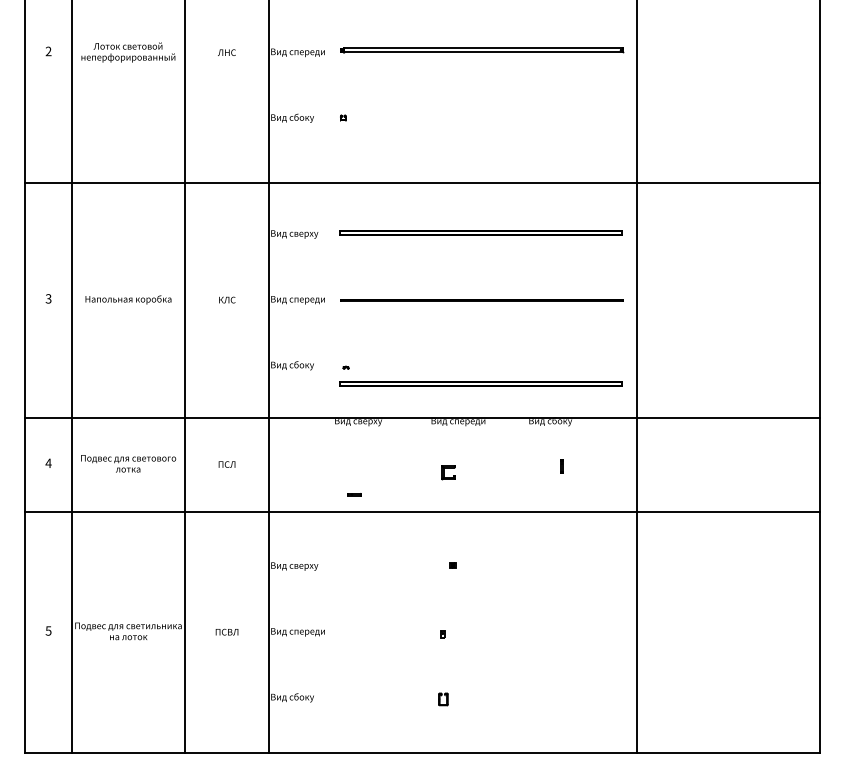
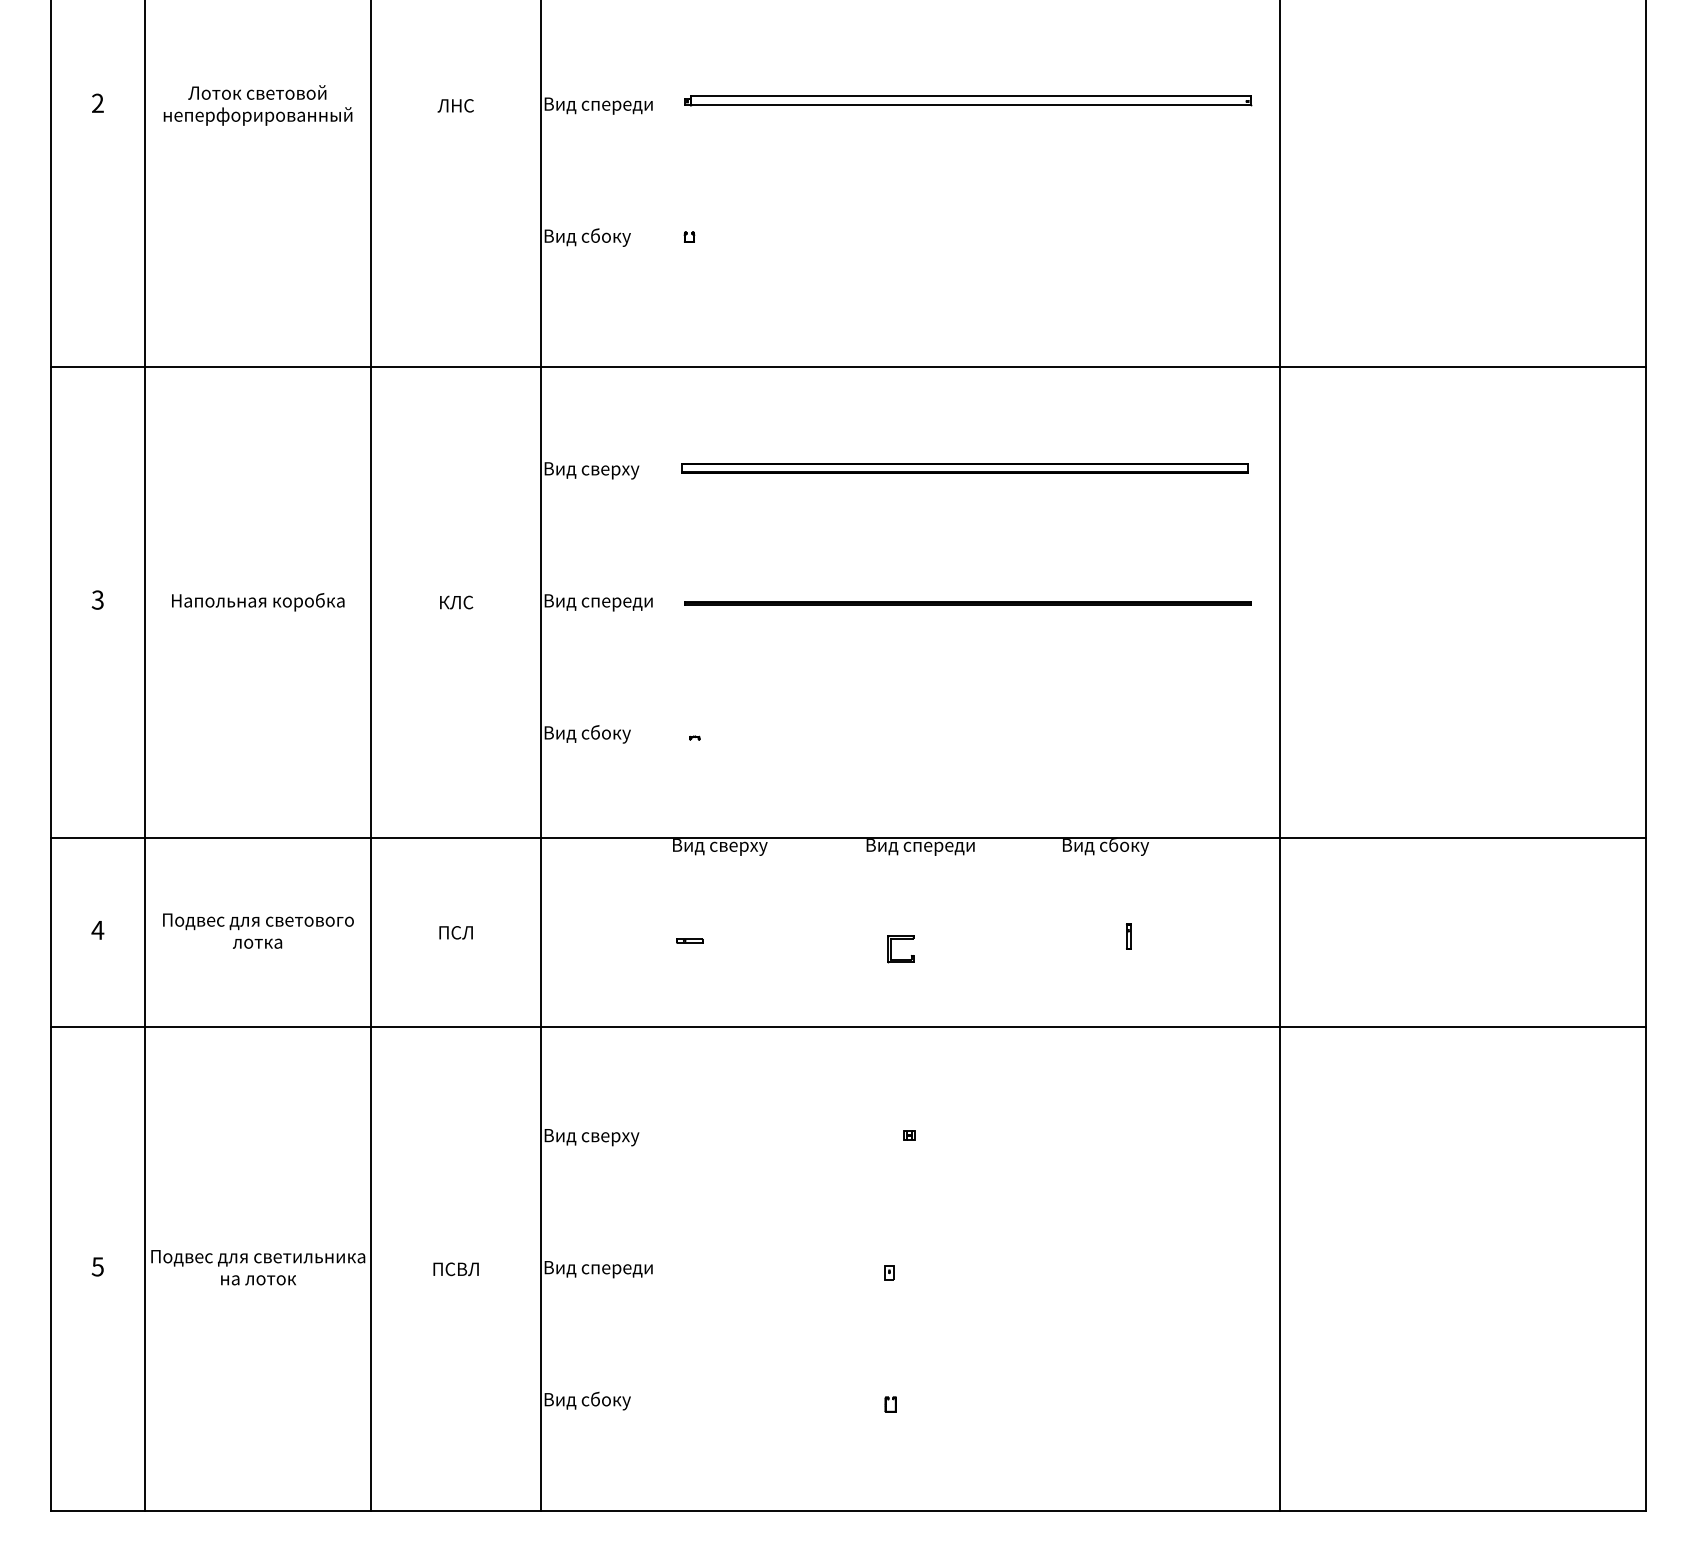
part: (480, 383) -> (964, 769), removed
part: (354, 494) -> (689, 940), moved
part: (443, 699) -> (890, 1404), size x0.62

